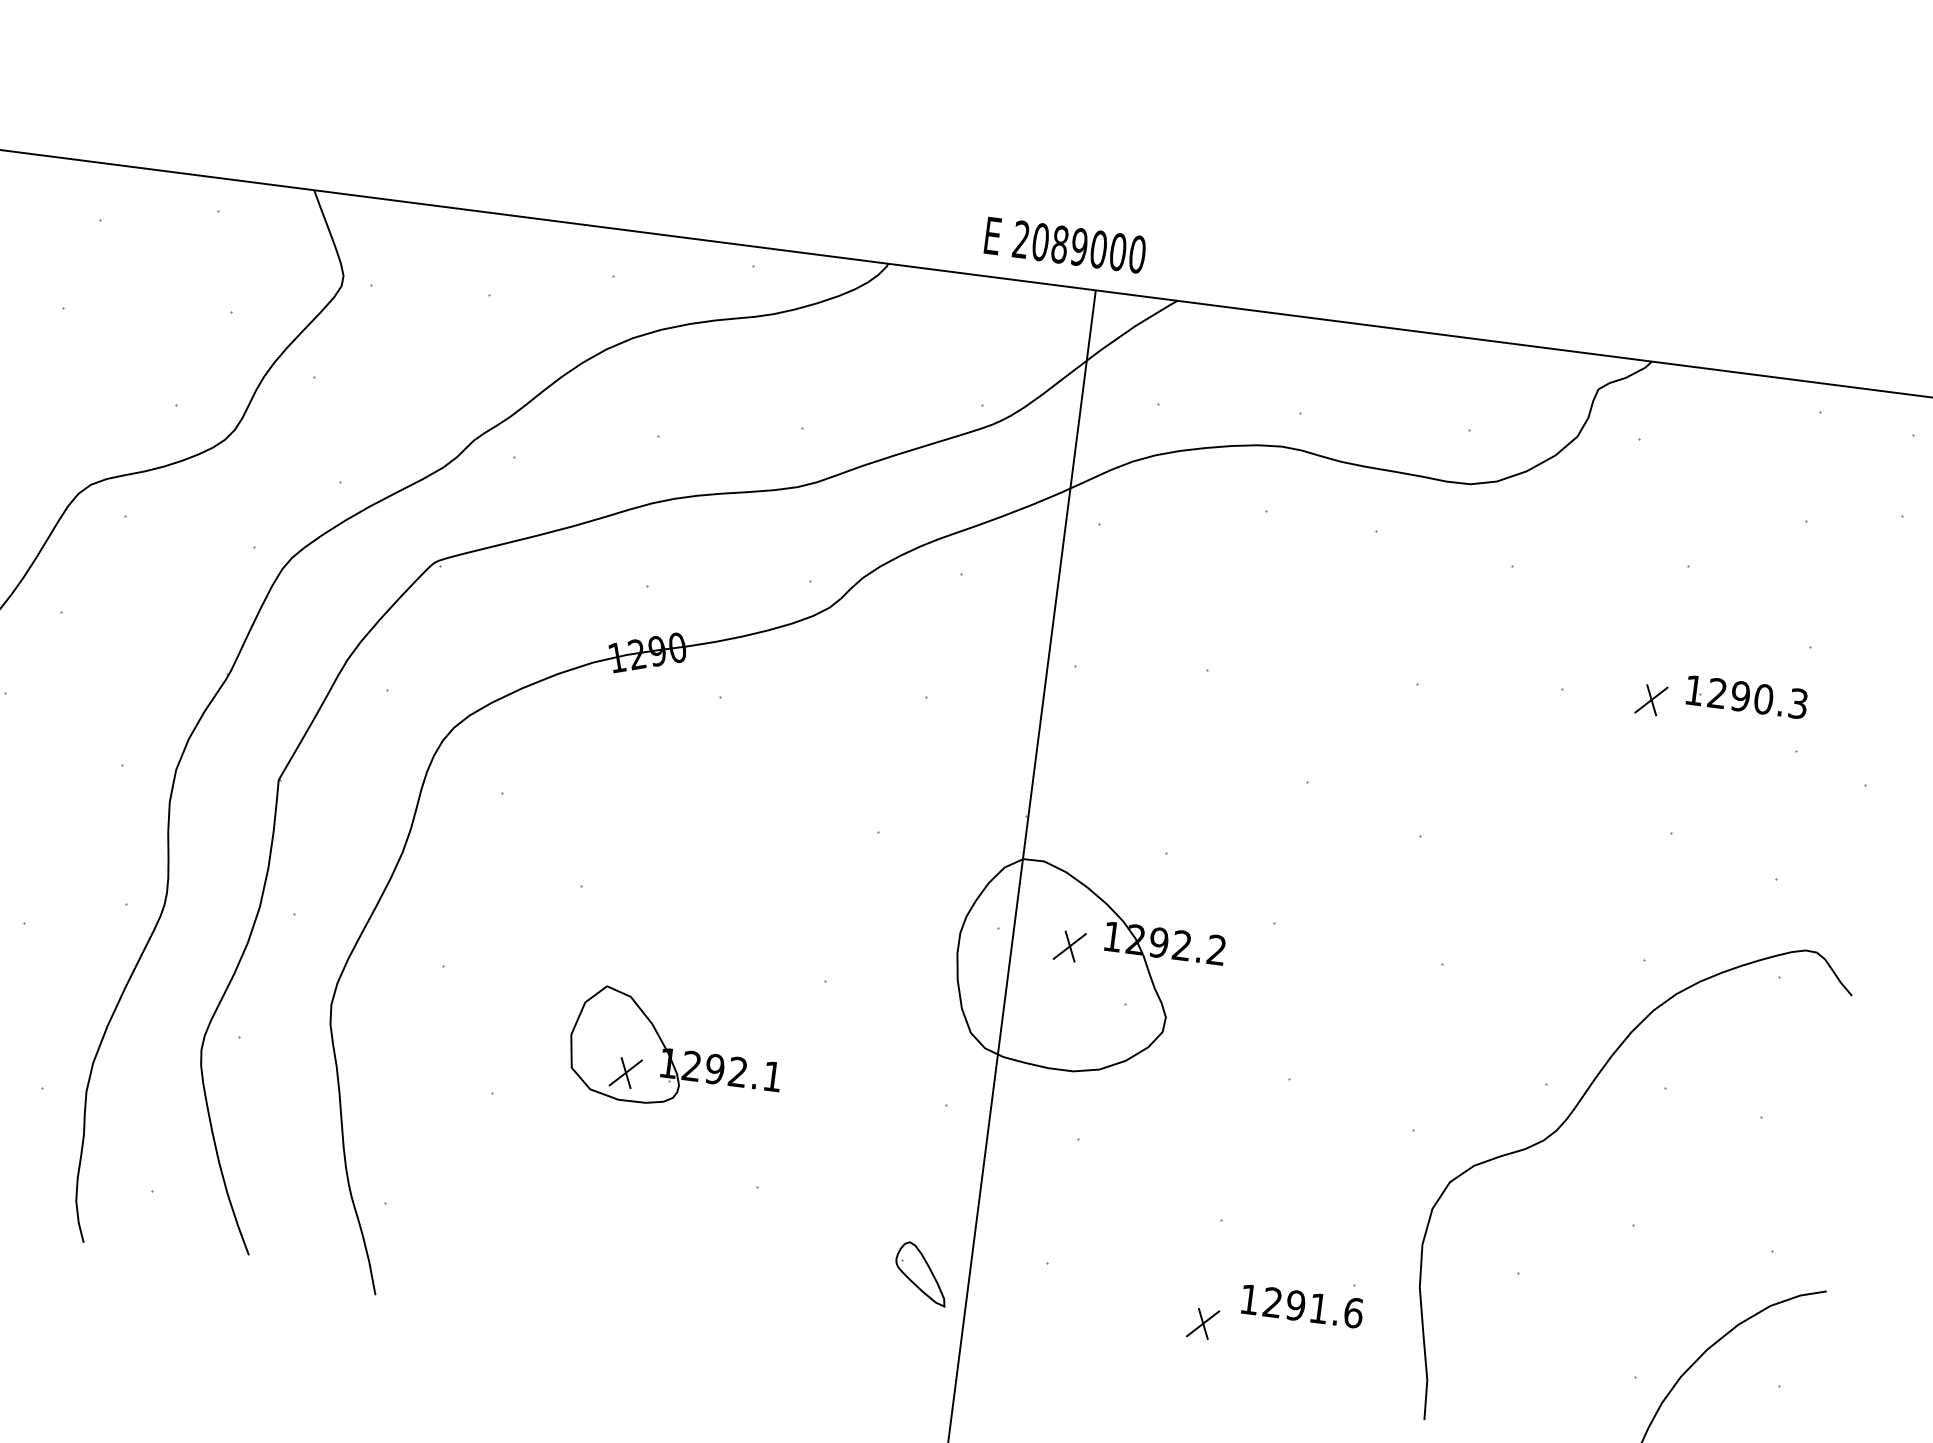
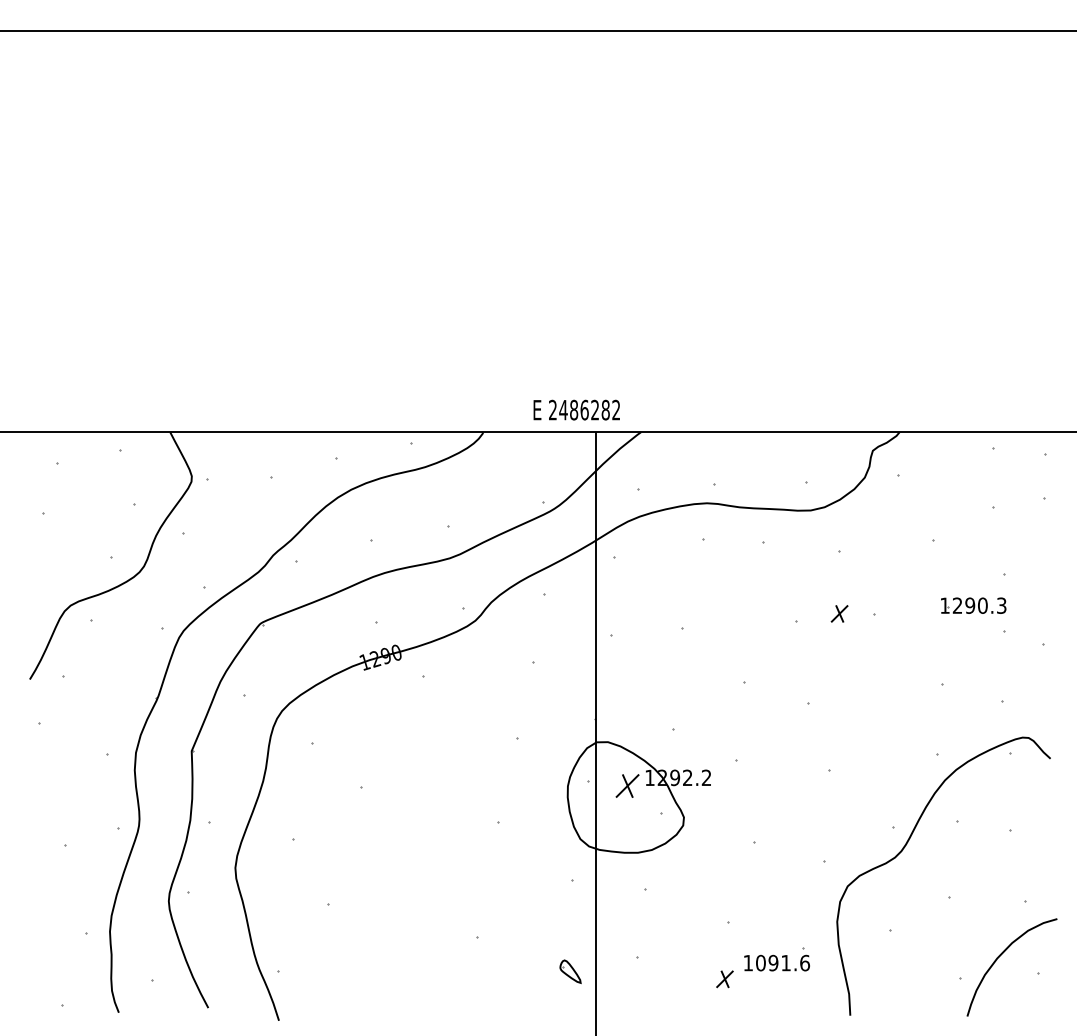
text: (1088, 247) -> (589, 409), 2089000 -> 2486282
part: (1651, 699) -> (839, 613), moved
part: (1069, 945) -> (627, 785), size x1.4
part: (675, 1051) -> (423, 869), removed
part: (921, 1273) -> (570, 971), size x0.7
text: (1271, 1303) -> (760, 963), 1291.6 -> 1091.6

